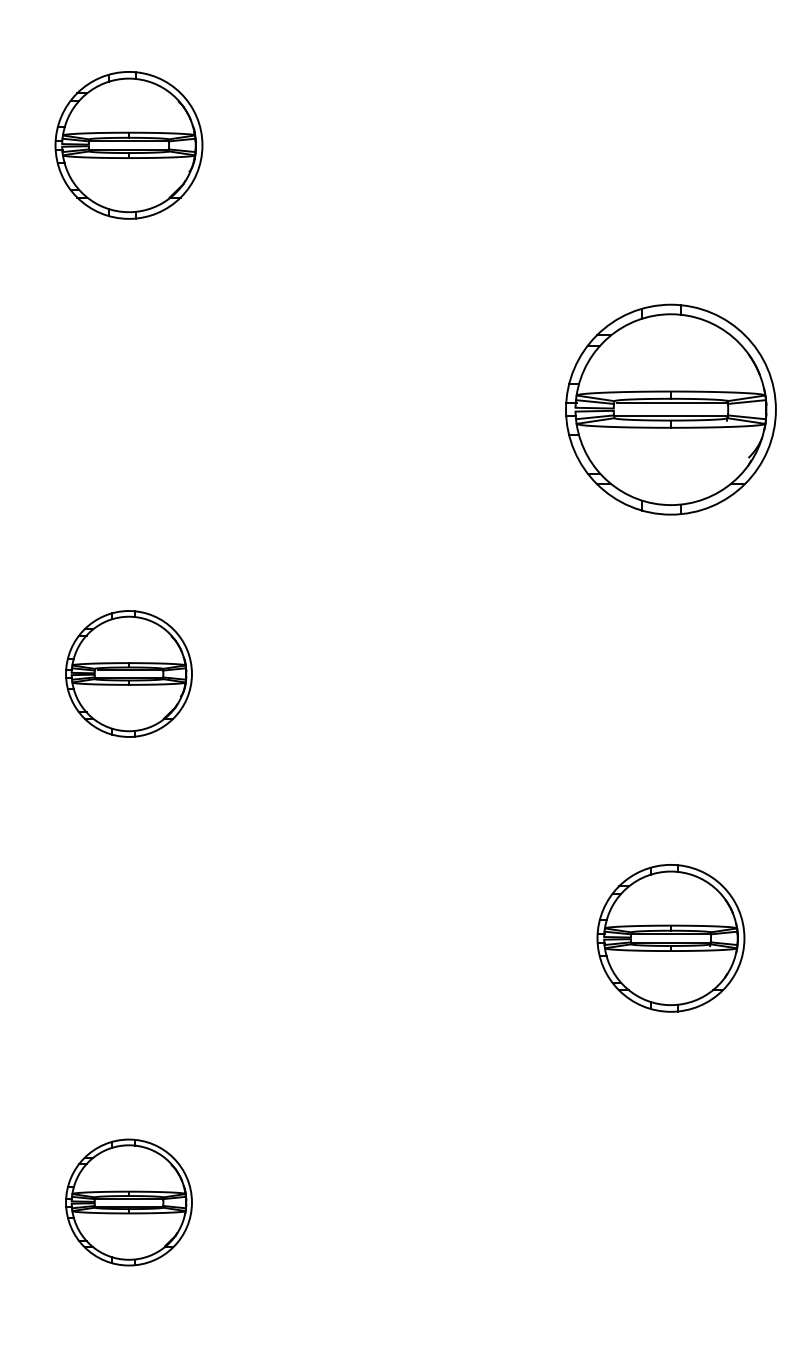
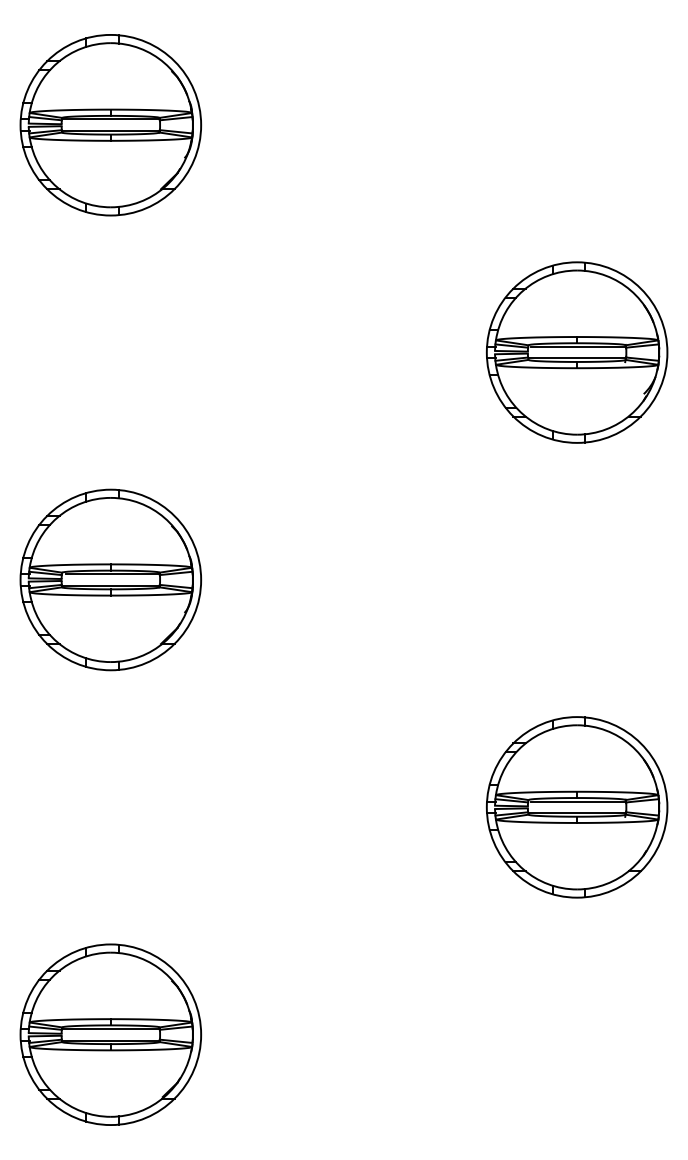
part: (128, 145) -> (110, 125), size x1.43
part: (128, 673) -> (110, 579), size x1.67
part: (670, 938) -> (576, 807), size x1.43
part: (128, 1202) -> (110, 1034), size x1.67

